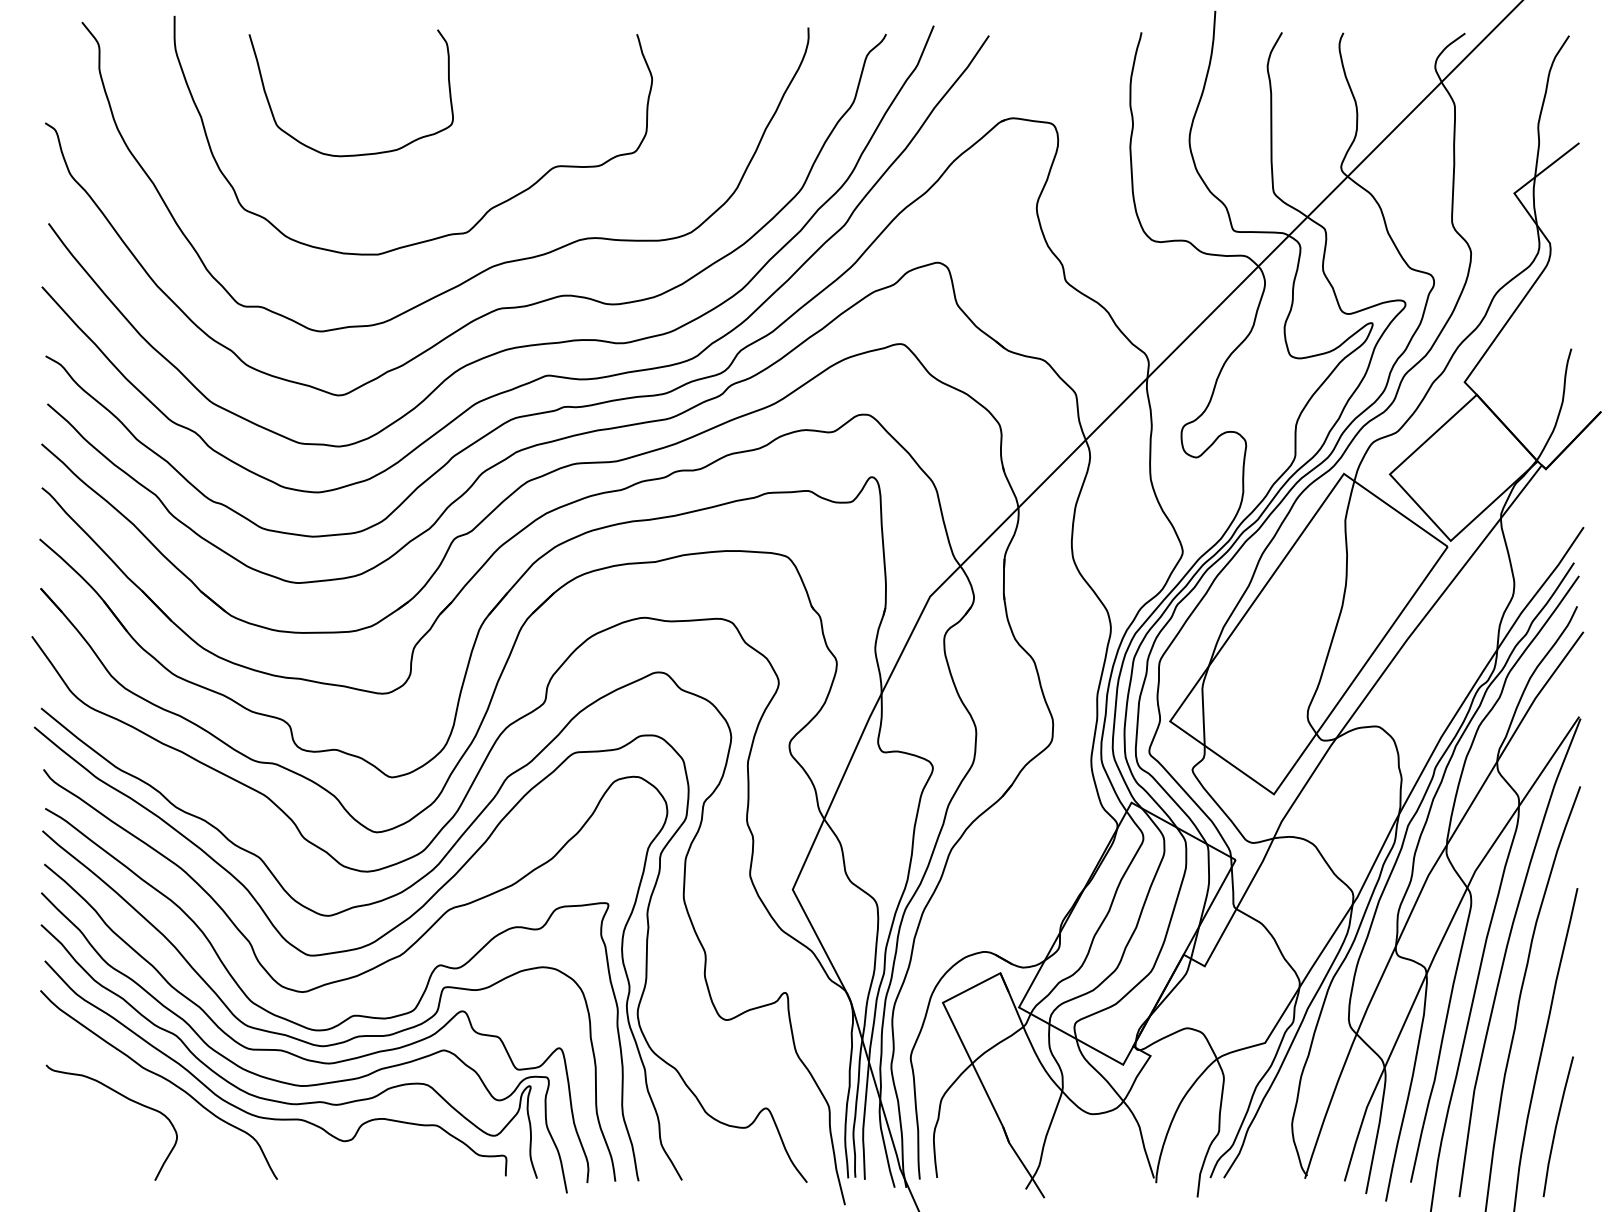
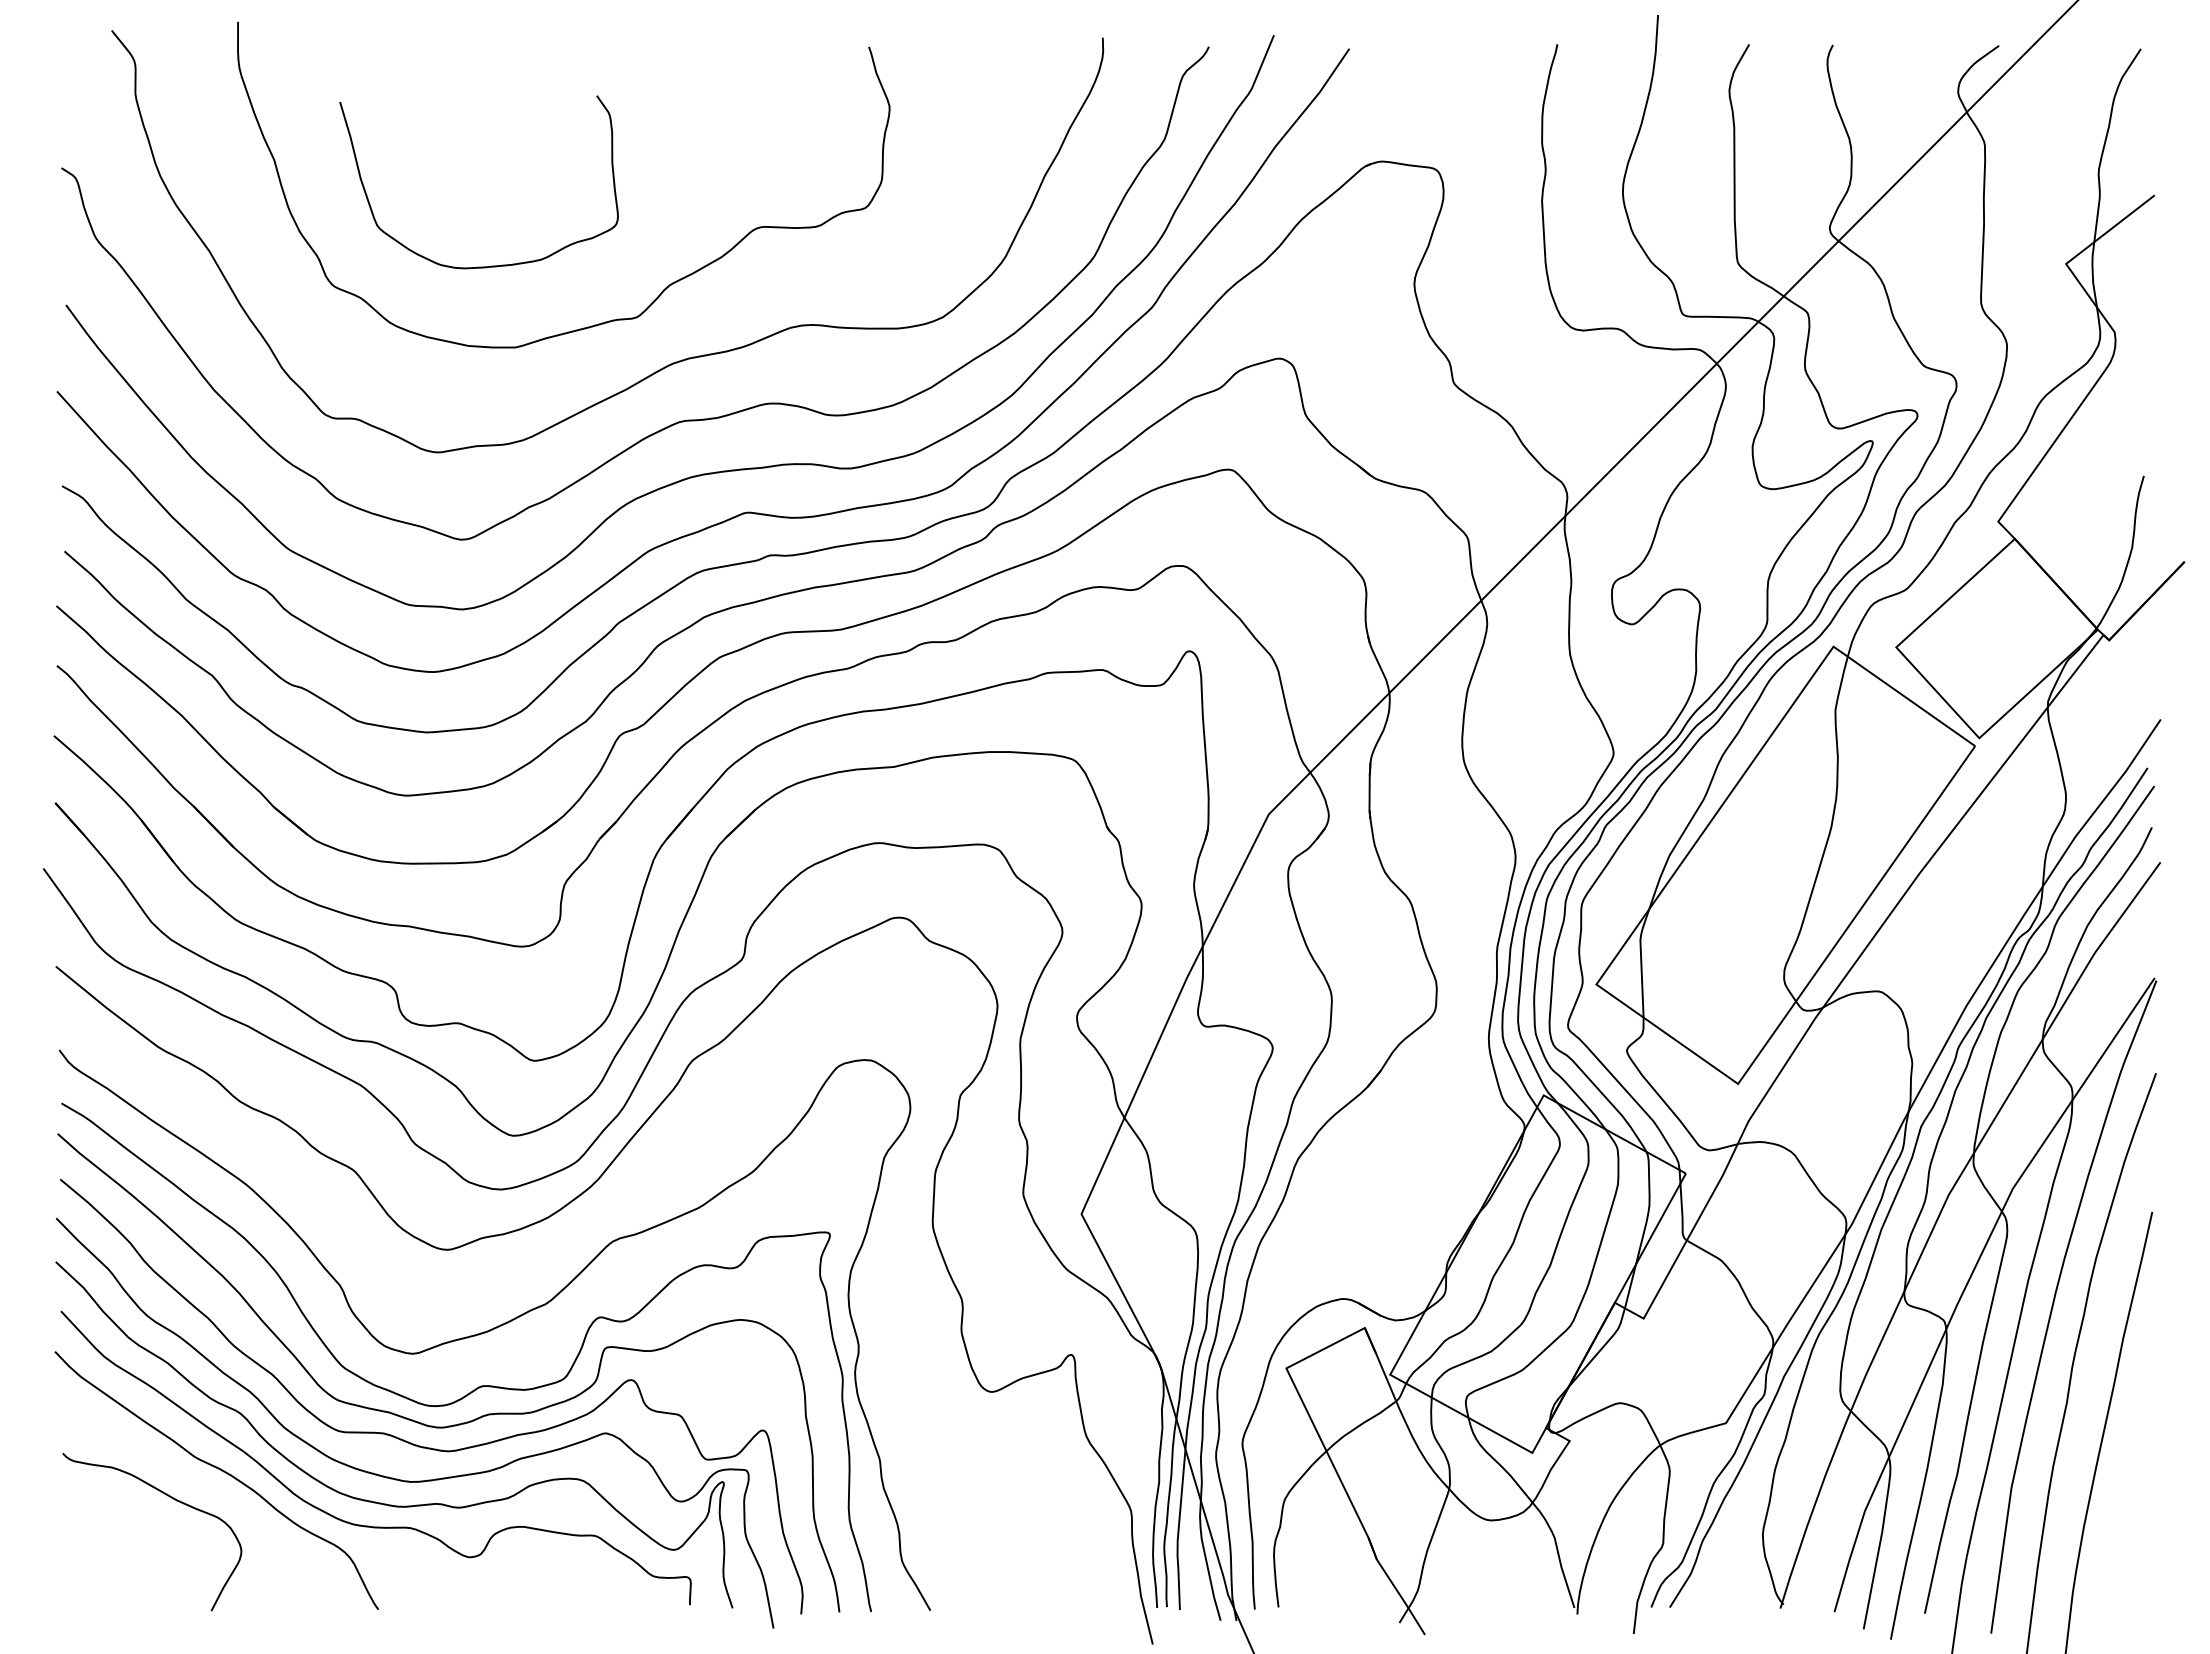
curve: (350, 154) -> (478, 266), moved
curve: (401, 924) -> (547, 1261), removed
line: (1557, 1125) -> (2124, 1536), removed

